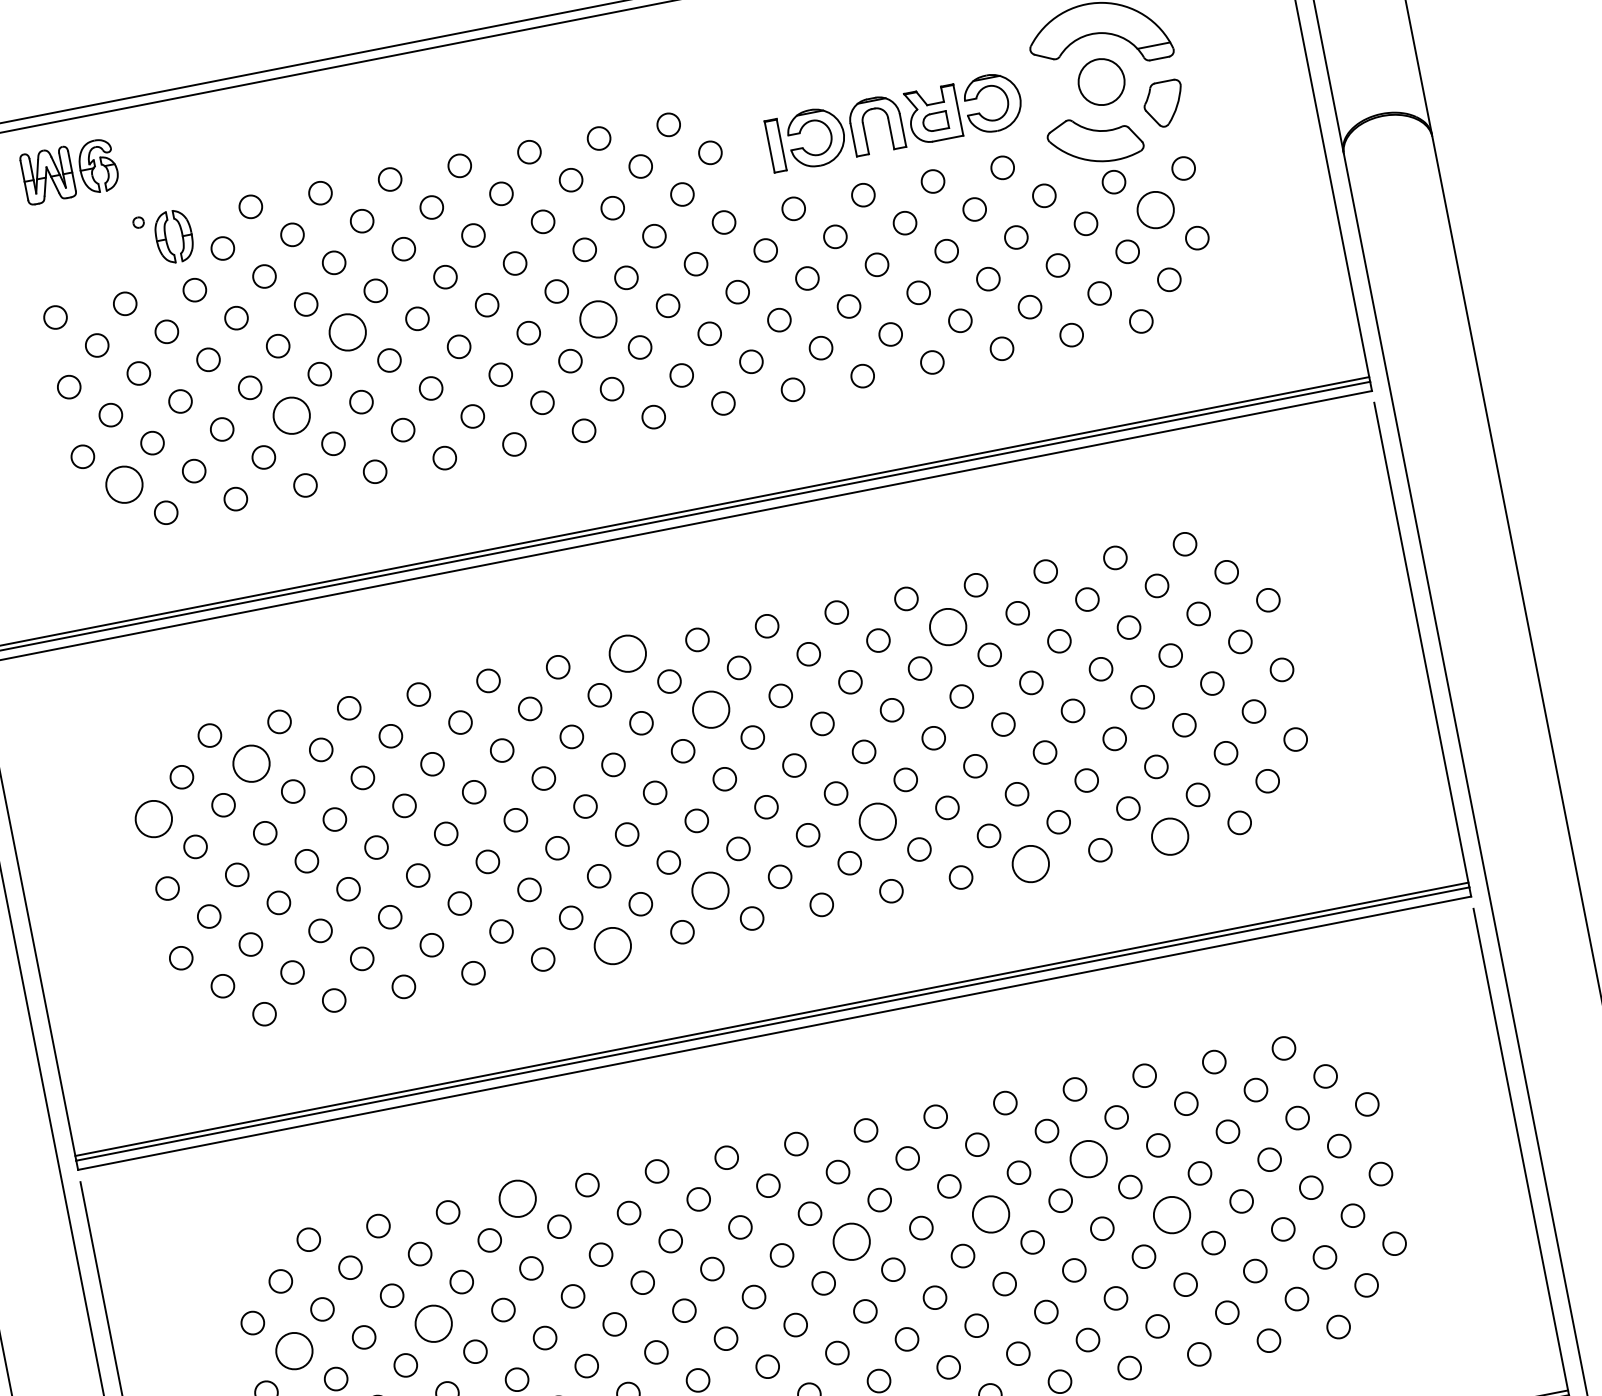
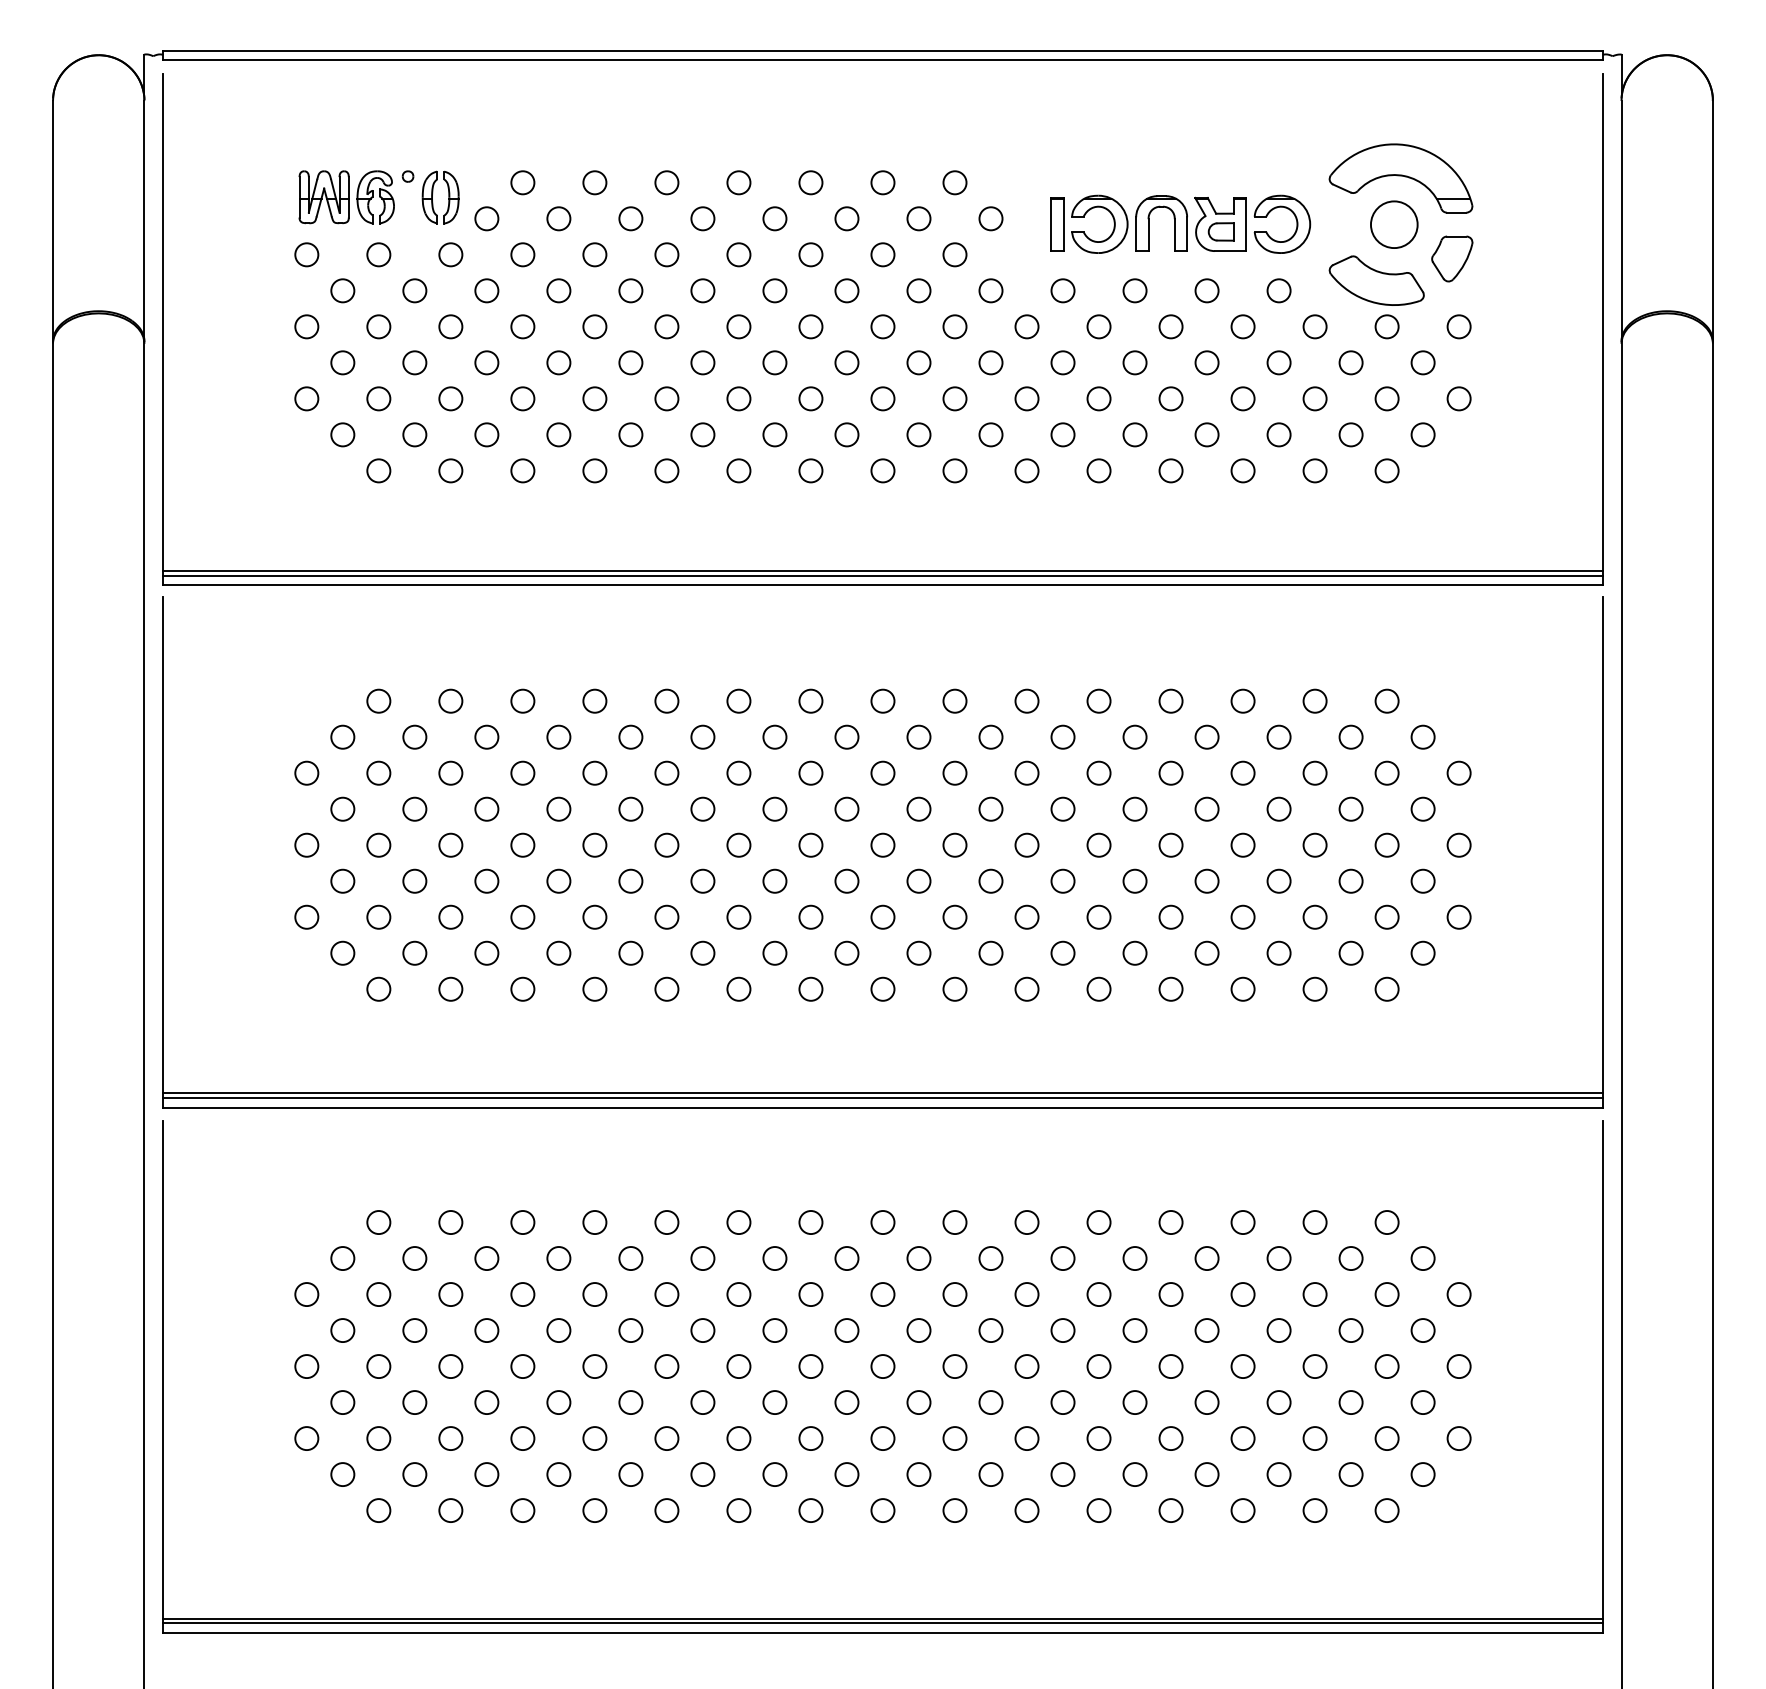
part: (69, 171) -> (346, 197), moved
circle: (1155, 209) -> (1422, 362), size x0.62
circle: (597, 319) -> (846, 362), size x0.62
circle: (347, 332) -> (594, 326), size x0.62
circle: (291, 415) -> (522, 398), size x0.62
circle: (124, 484) -> (342, 434), size x0.62
circle: (947, 626) -> (1134, 736), size x0.62
circle: (627, 652) -> (810, 700), size x0.62
circle: (710, 708) -> (882, 772), size x0.62
circle: (251, 762) -> (414, 736), size x0.62
circle: (153, 818) -> (306, 772), size x0.62
circle: (877, 820) -> (1026, 916), size x0.62
circle: (1169, 835) -> (1314, 988), size x0.62
circle: (1030, 863) -> (1170, 988), size x0.62
circle: (709, 889) -> (846, 952), size x0.62
circle: (612, 945) -> (738, 988), size x0.62
circle: (1088, 1159) -> (1170, 1294), size x0.62
circle: (517, 1198) -> (594, 1222), size x0.62
circle: (990, 1214) -> (1062, 1330), size x0.62
circle: (1171, 1215) -> (1242, 1366), size x0.62
circle: (851, 1241) -> (918, 1330), size x0.62
circle: (433, 1323) -> (486, 1330), size x0.62
circle: (294, 1351) -> (342, 1330), size x0.62

